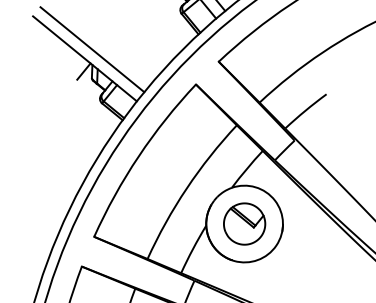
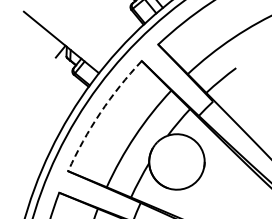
line: (91, 49) -> (66, 35), removed
arc: (138, 157) -> (100, 113), solid -> dashed
part: (243, 223) -> (176, 161), removed

